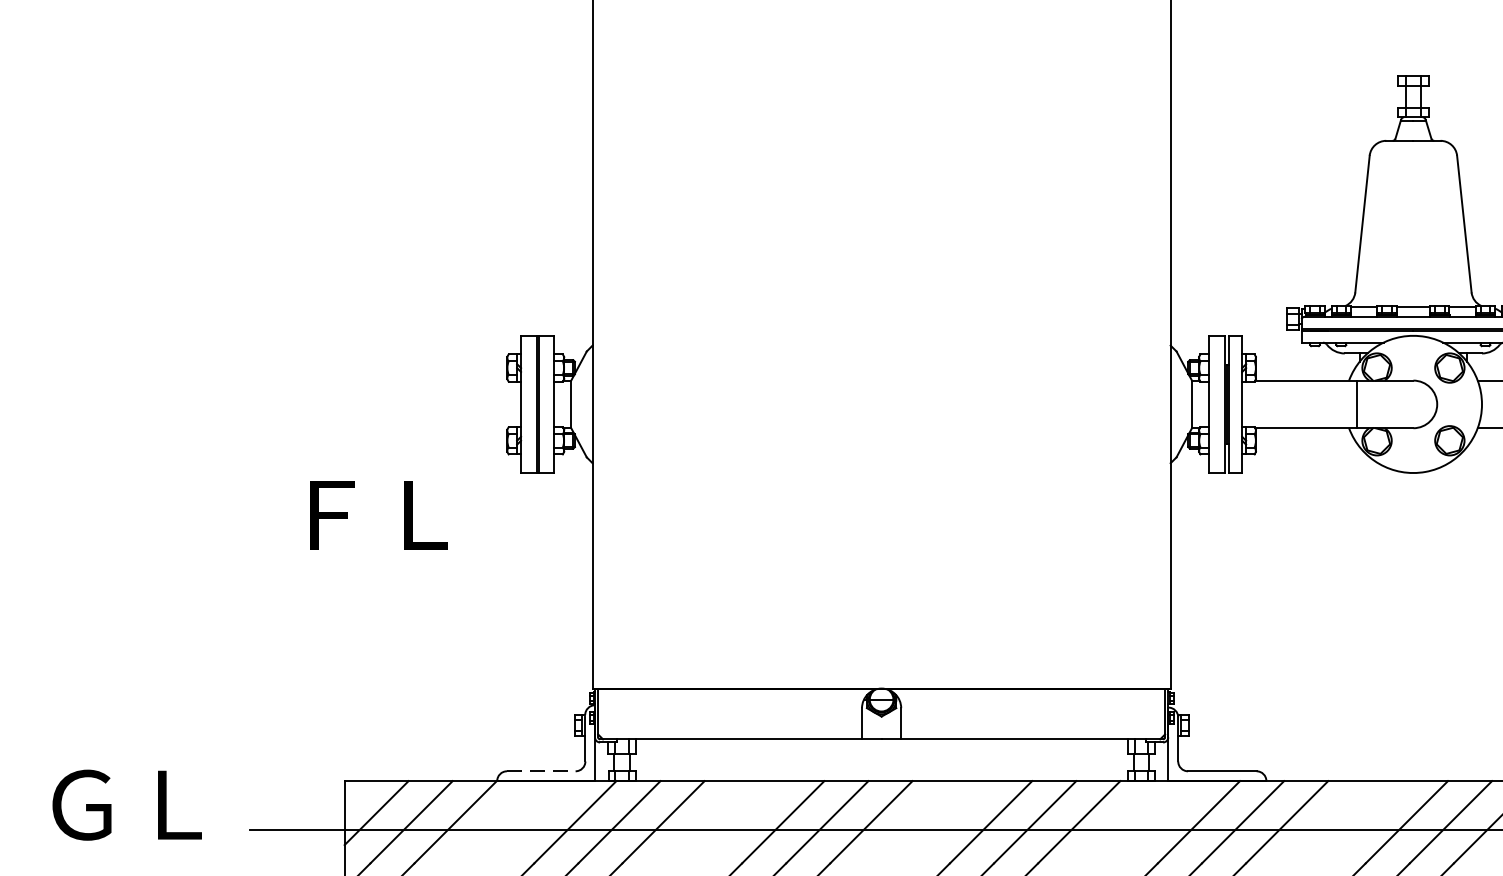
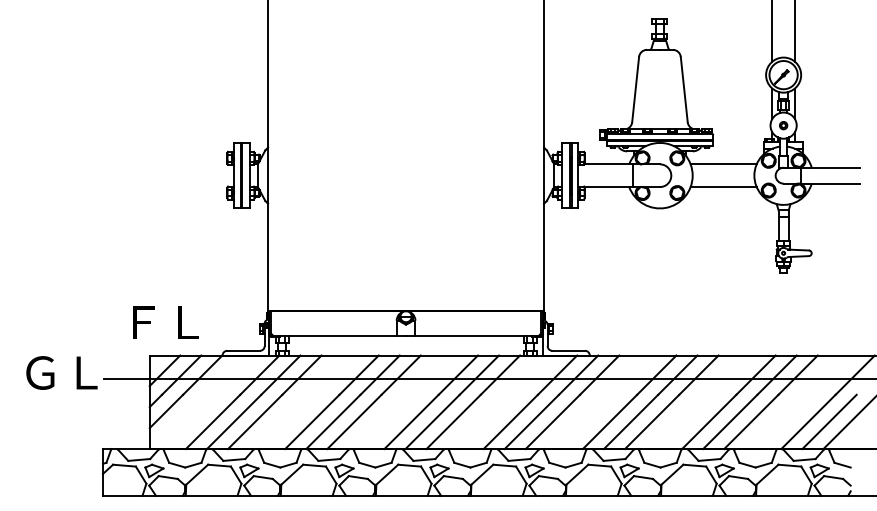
text: (377, 515) -> (165, 322), moved
line: (543, 770) -> (244, 350), dashed -> solid
text: (126, 804) -> (61, 372), moved

